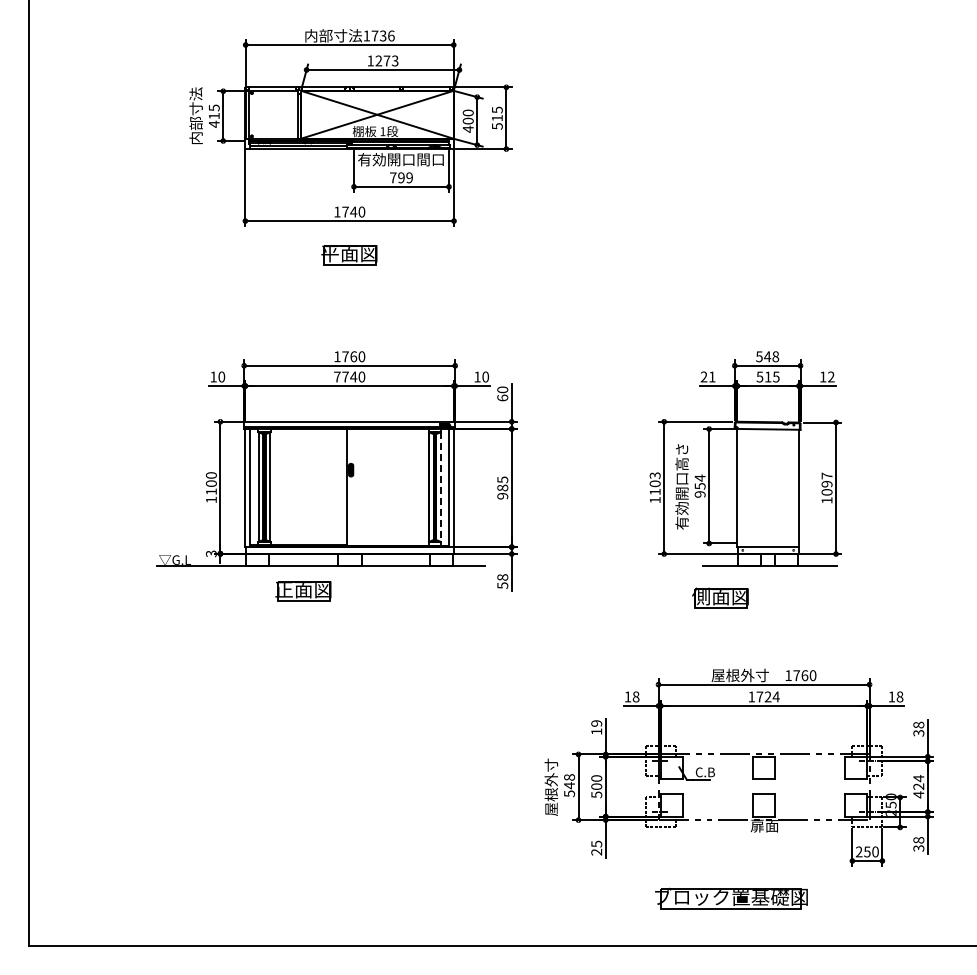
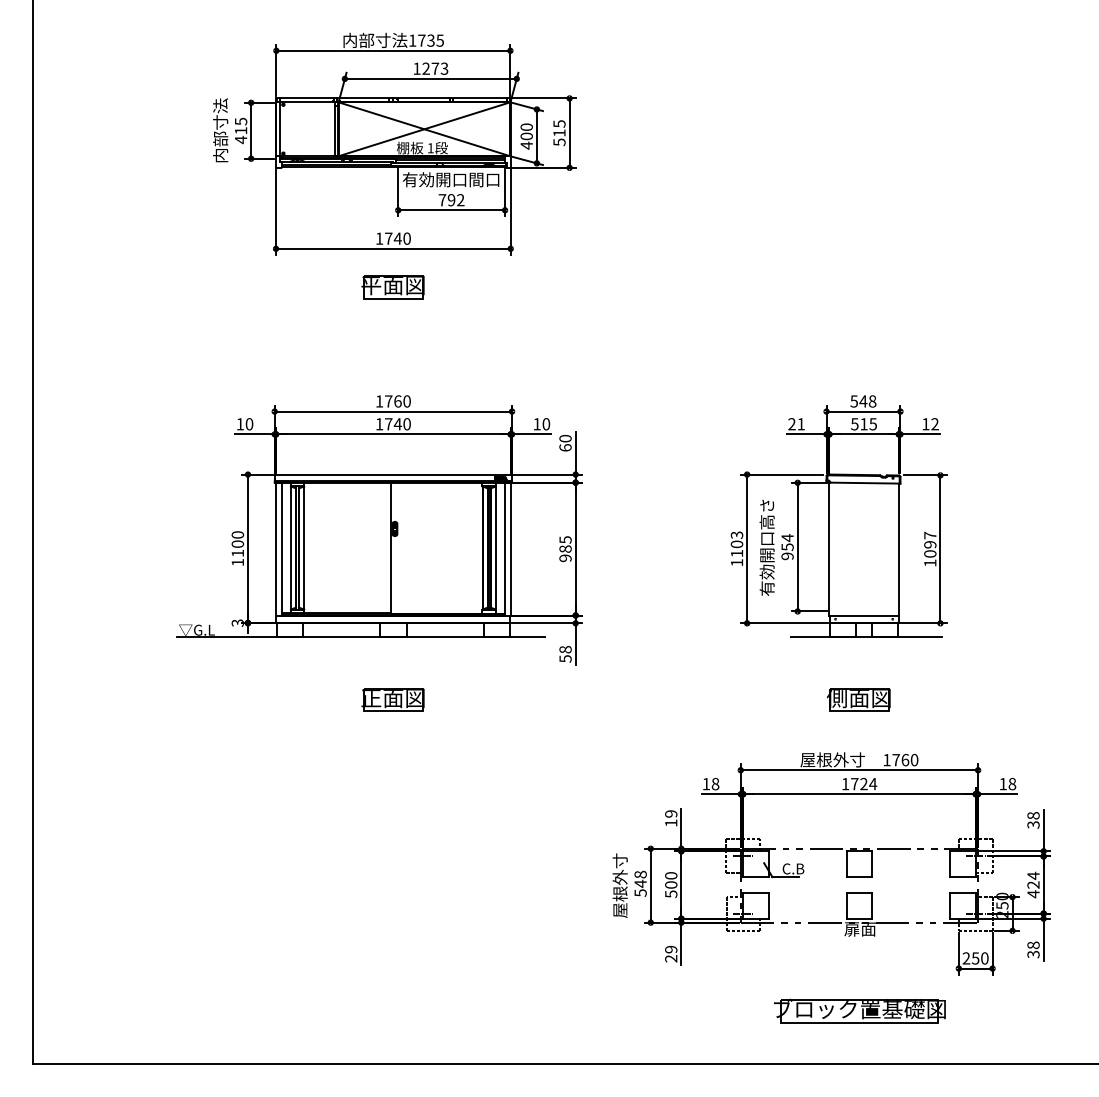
text: (391, 35) -> (440, 40), 1736 -> 1735
text: (409, 178) -> (460, 200), 799 -> 792
text: (337, 376) -> (379, 423), 7740 -> 1740
line: (440, 487) -> (495, 548), dashed -> solid
part: (303, 591) -> (393, 700), moved
part: (720, 597) -> (858, 699), moved
text: (596, 843) -> (670, 948), 25 -> 29
part: (731, 898) -> (859, 1010), moved

